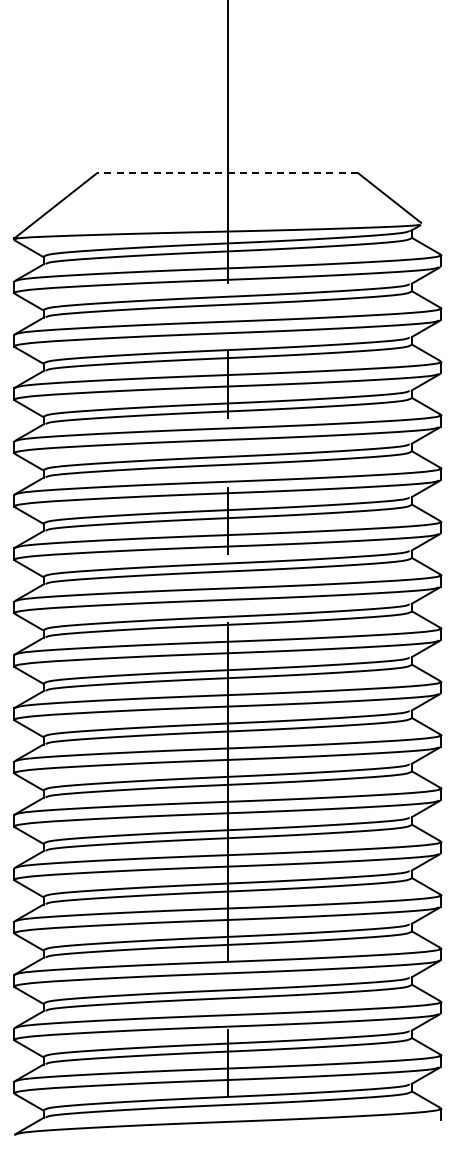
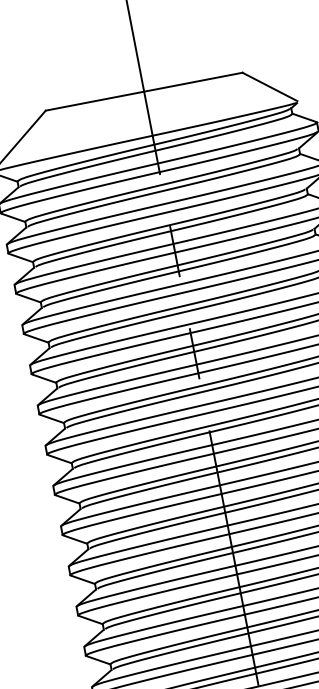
line: (227, 173) -> (144, 91), dashed -> solid

